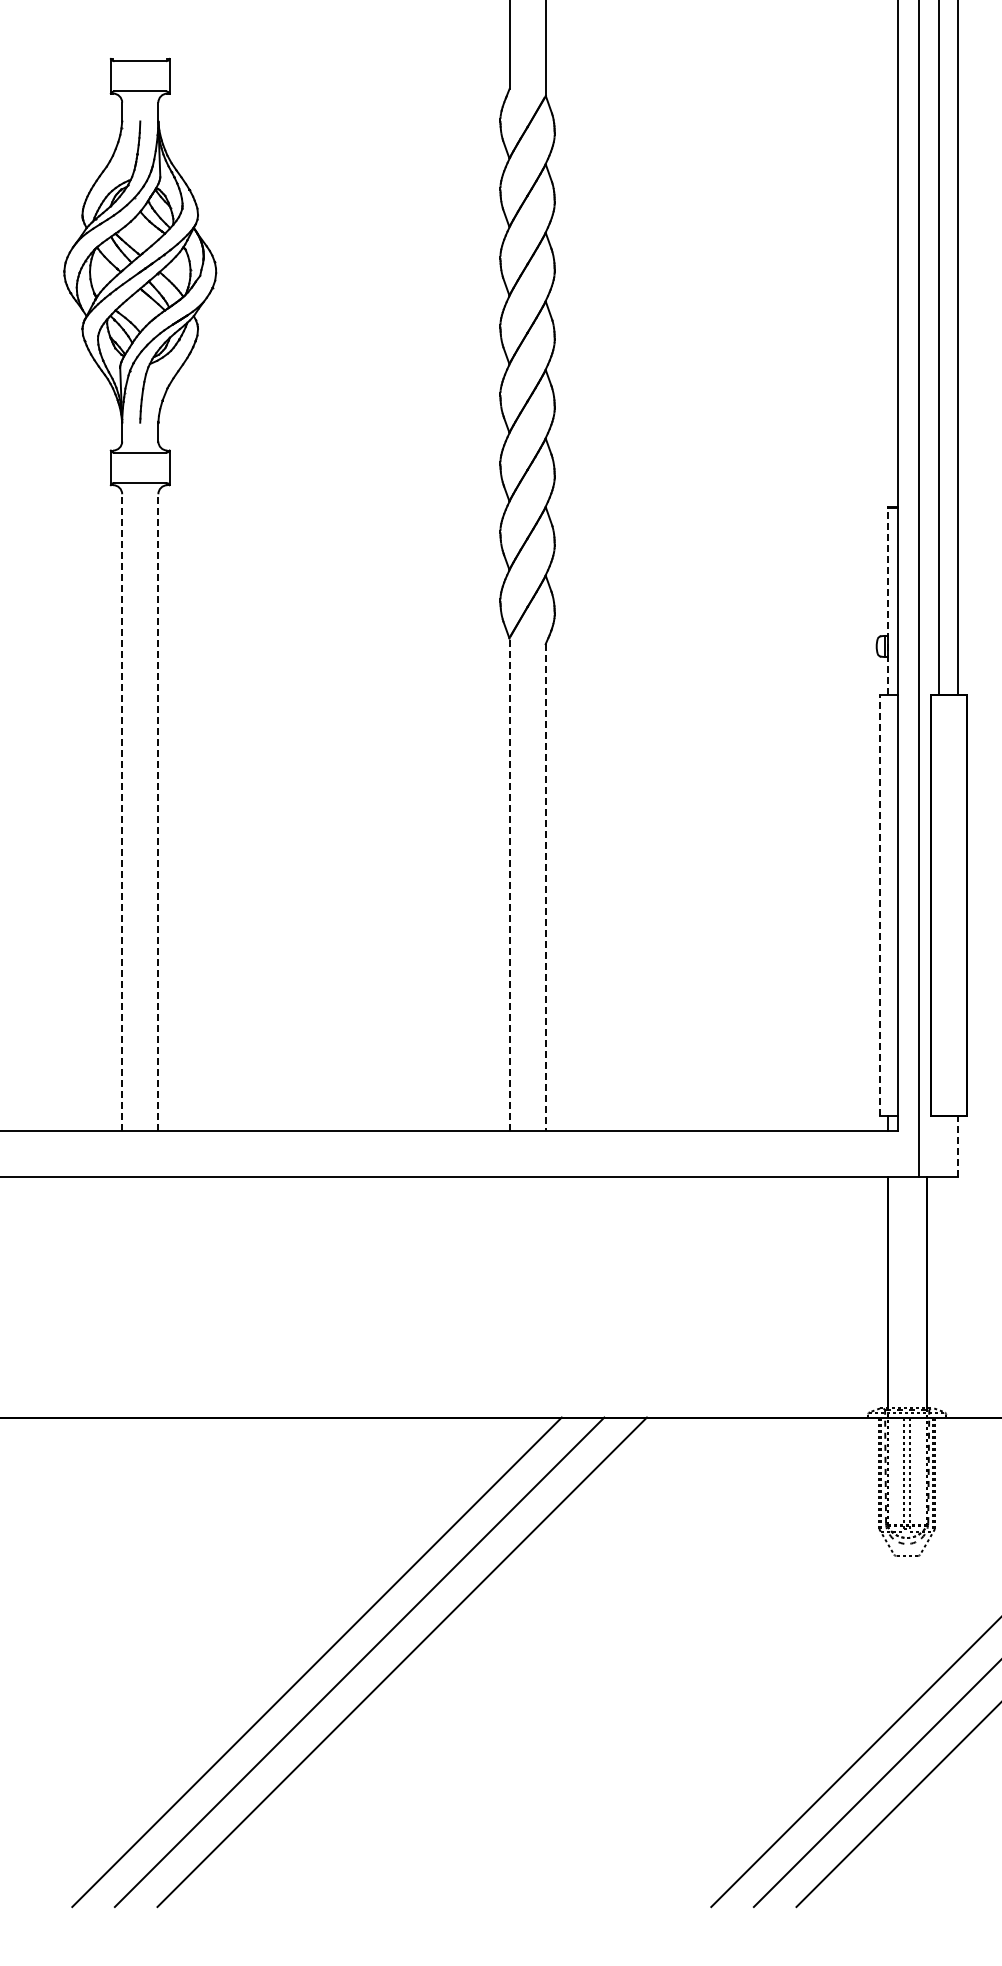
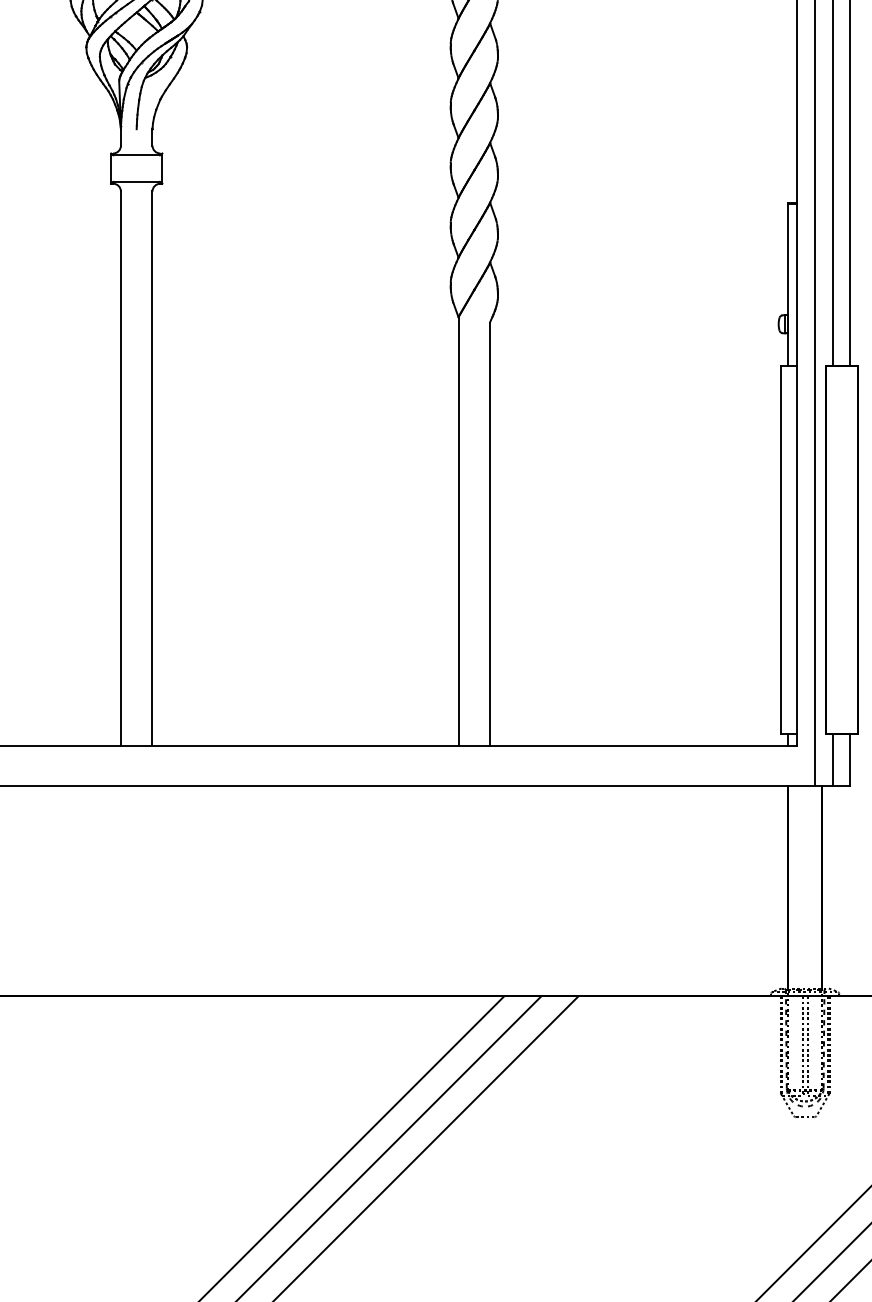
line: (887, 601) -> (788, 285), dashed -> solid
line: (122, 811) -> (121, 468), dashed -> solid
line: (158, 811) -> (152, 468), dashed -> solid
line: (509, 884) -> (458, 531), dashed -> solid
line: (545, 888) -> (489, 535), dashed -> solid
line: (879, 905) -> (781, 550), dashed -> solid
line: (958, 1145) -> (849, 759), dashed -> solid
line: (938, 1146) -> (832, 760), added

